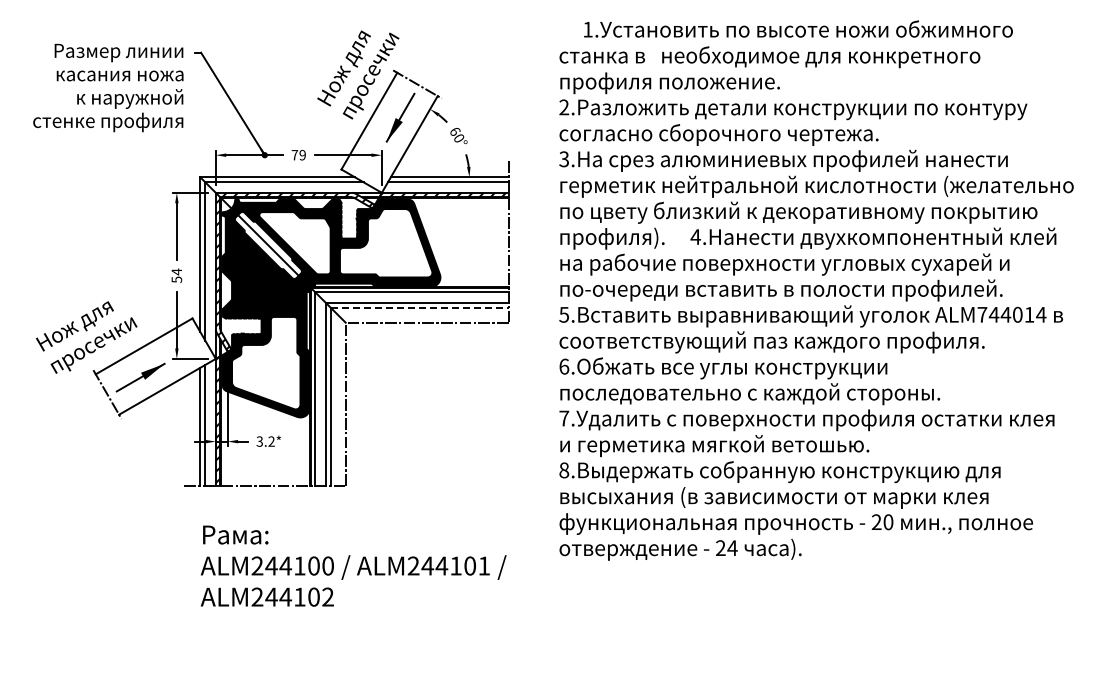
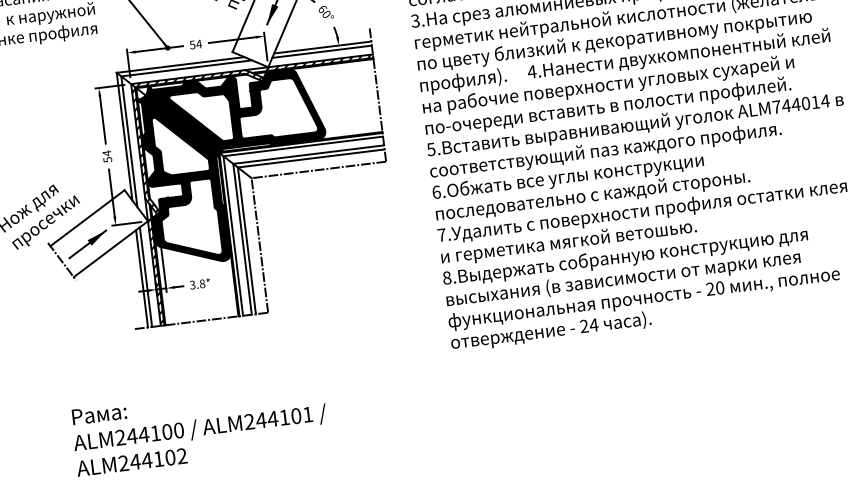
text: (298, 154) -> (195, 44), 79 -> 54
line: (419, 307) -> (311, 158), dashed -> solid
text: (271, 441) -> (202, 283), 3.2 -> 3.8
text: (353, 565) -> (199, 427), moved

